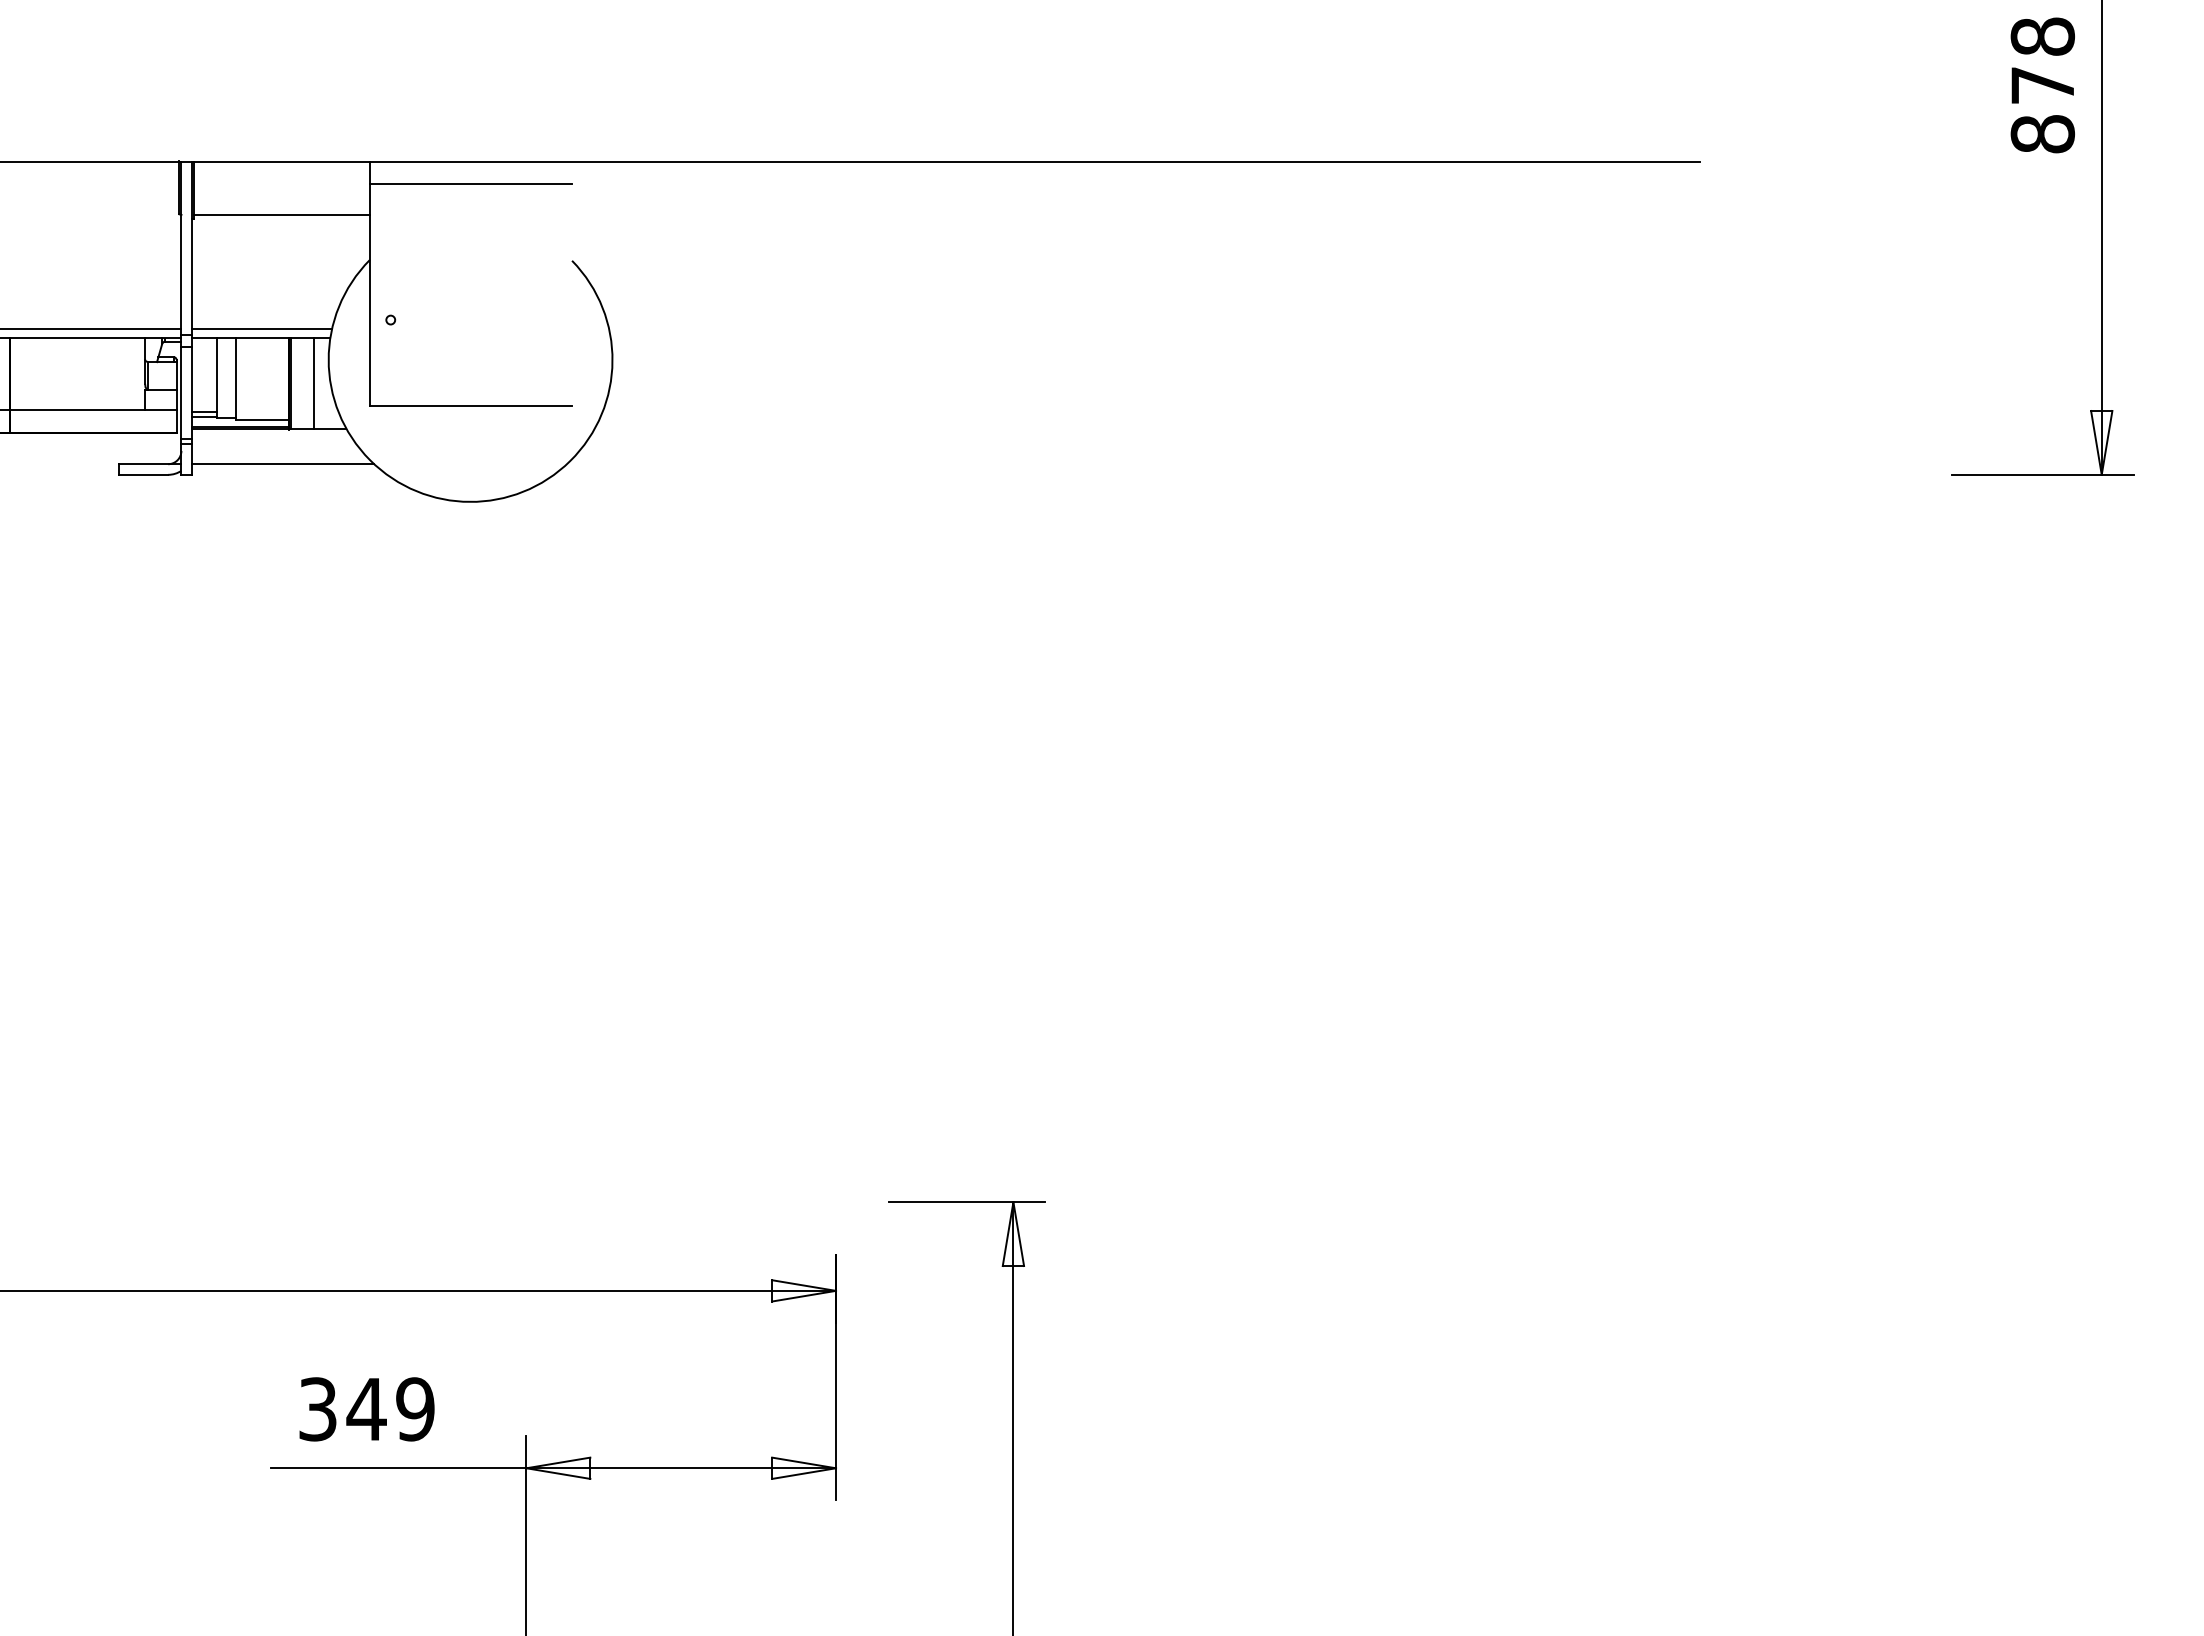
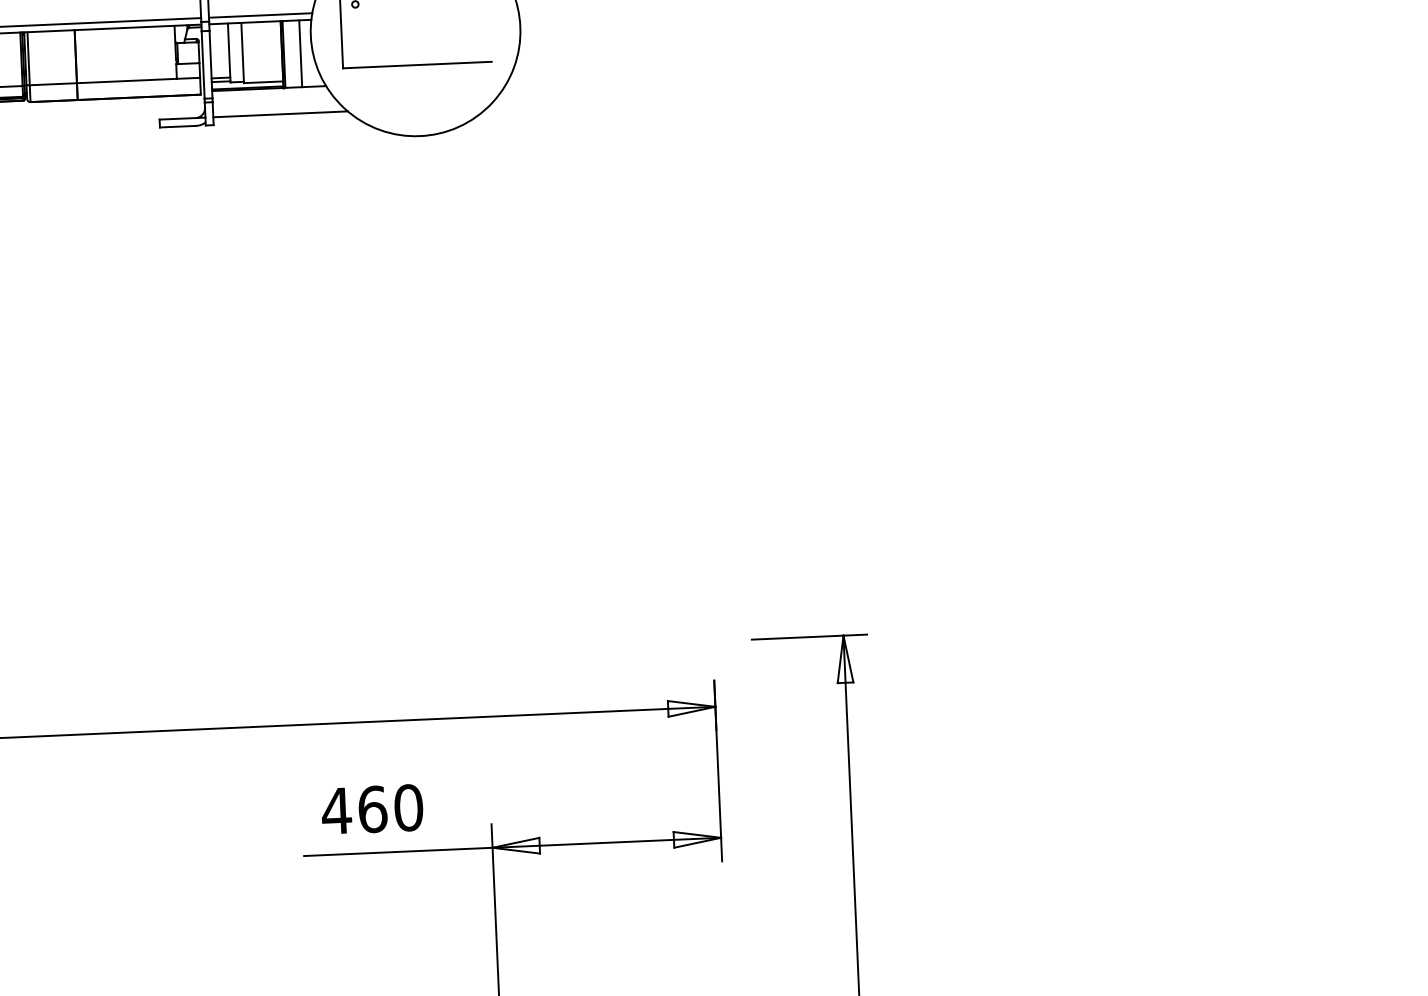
text: (365, 1409) -> (371, 809), 349 -> 460

